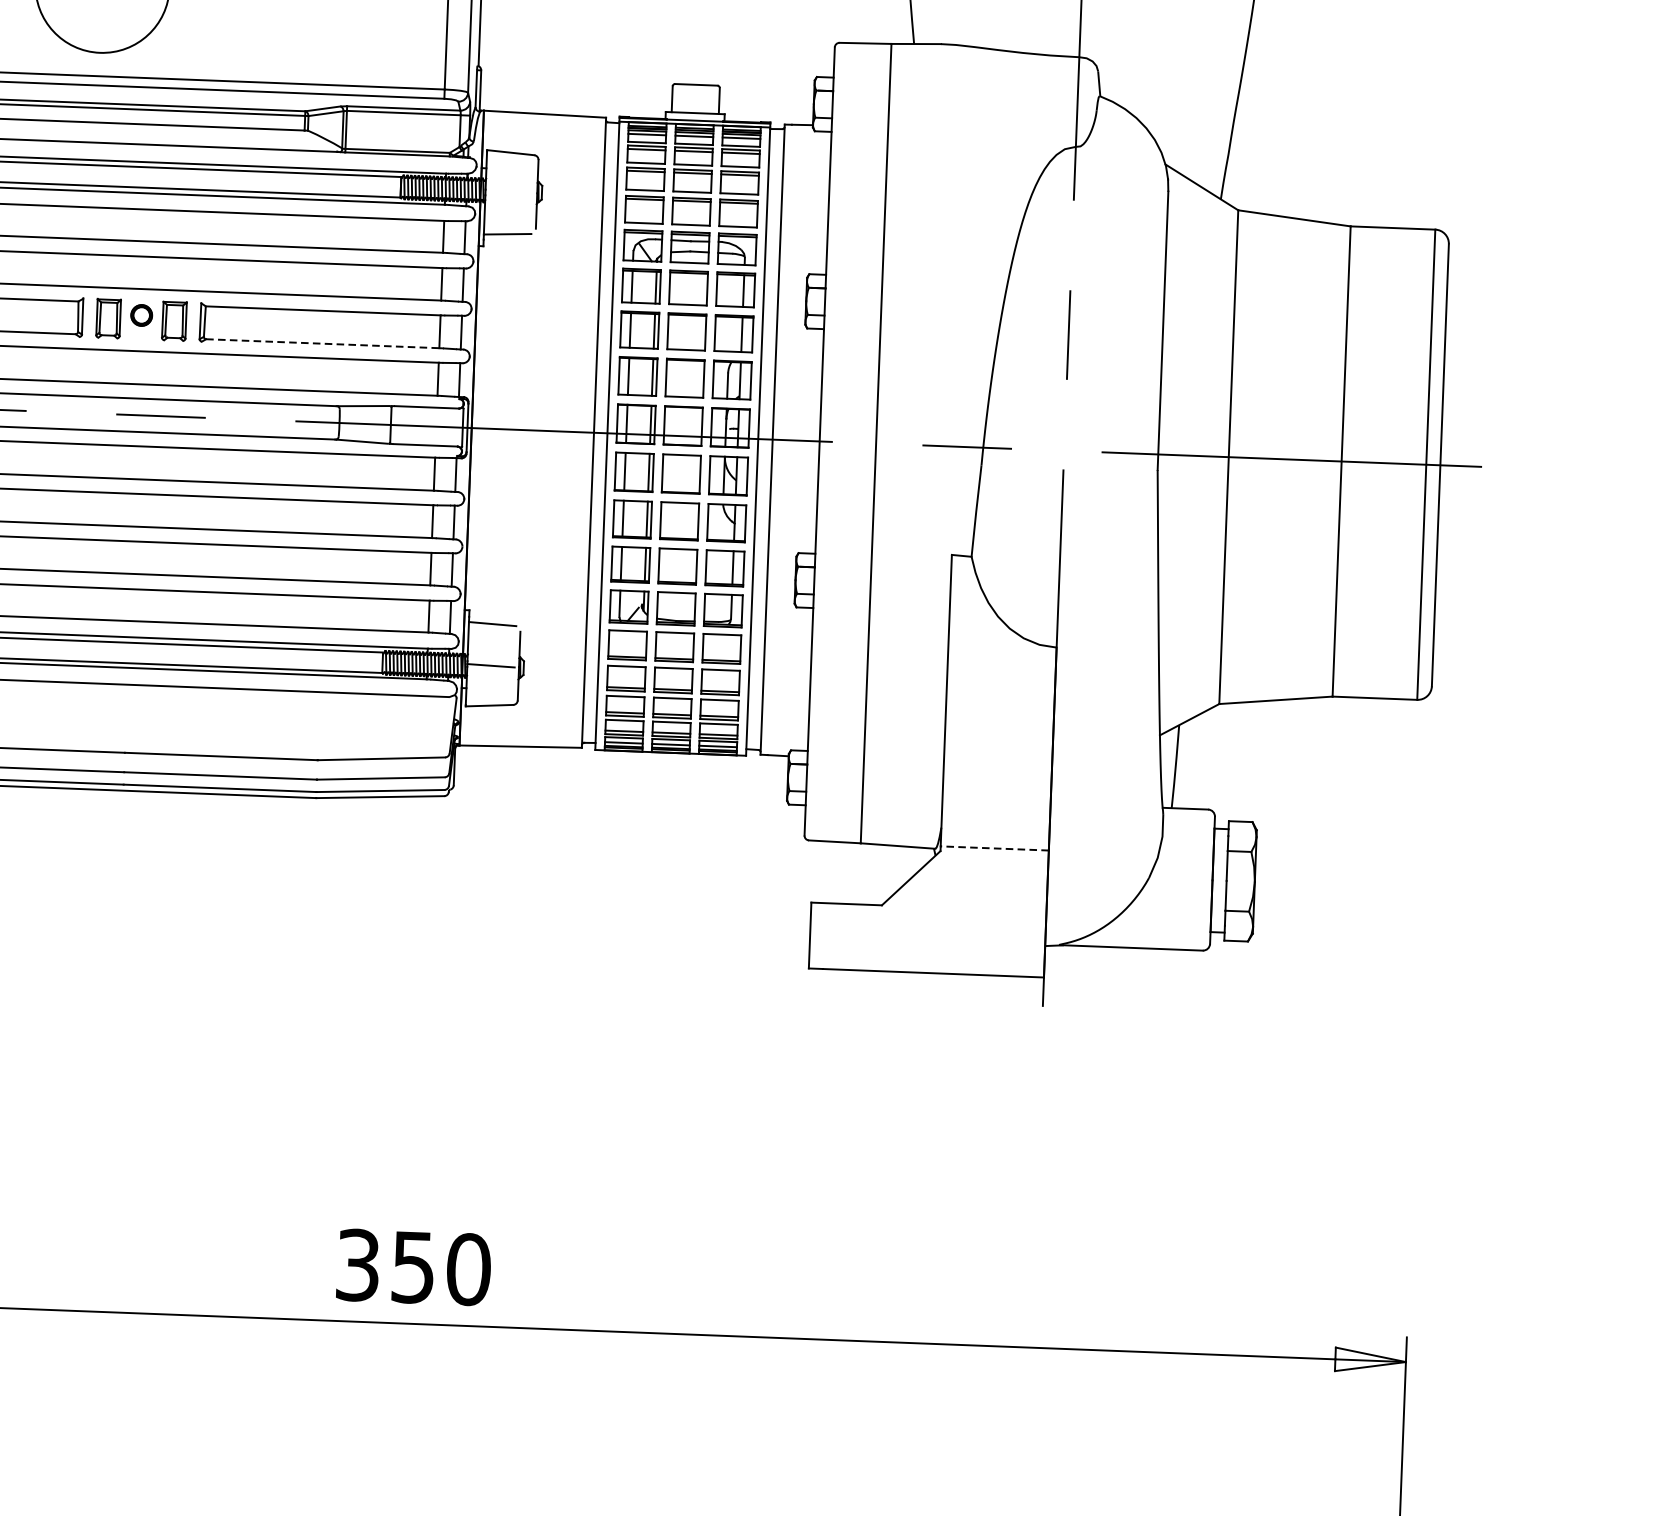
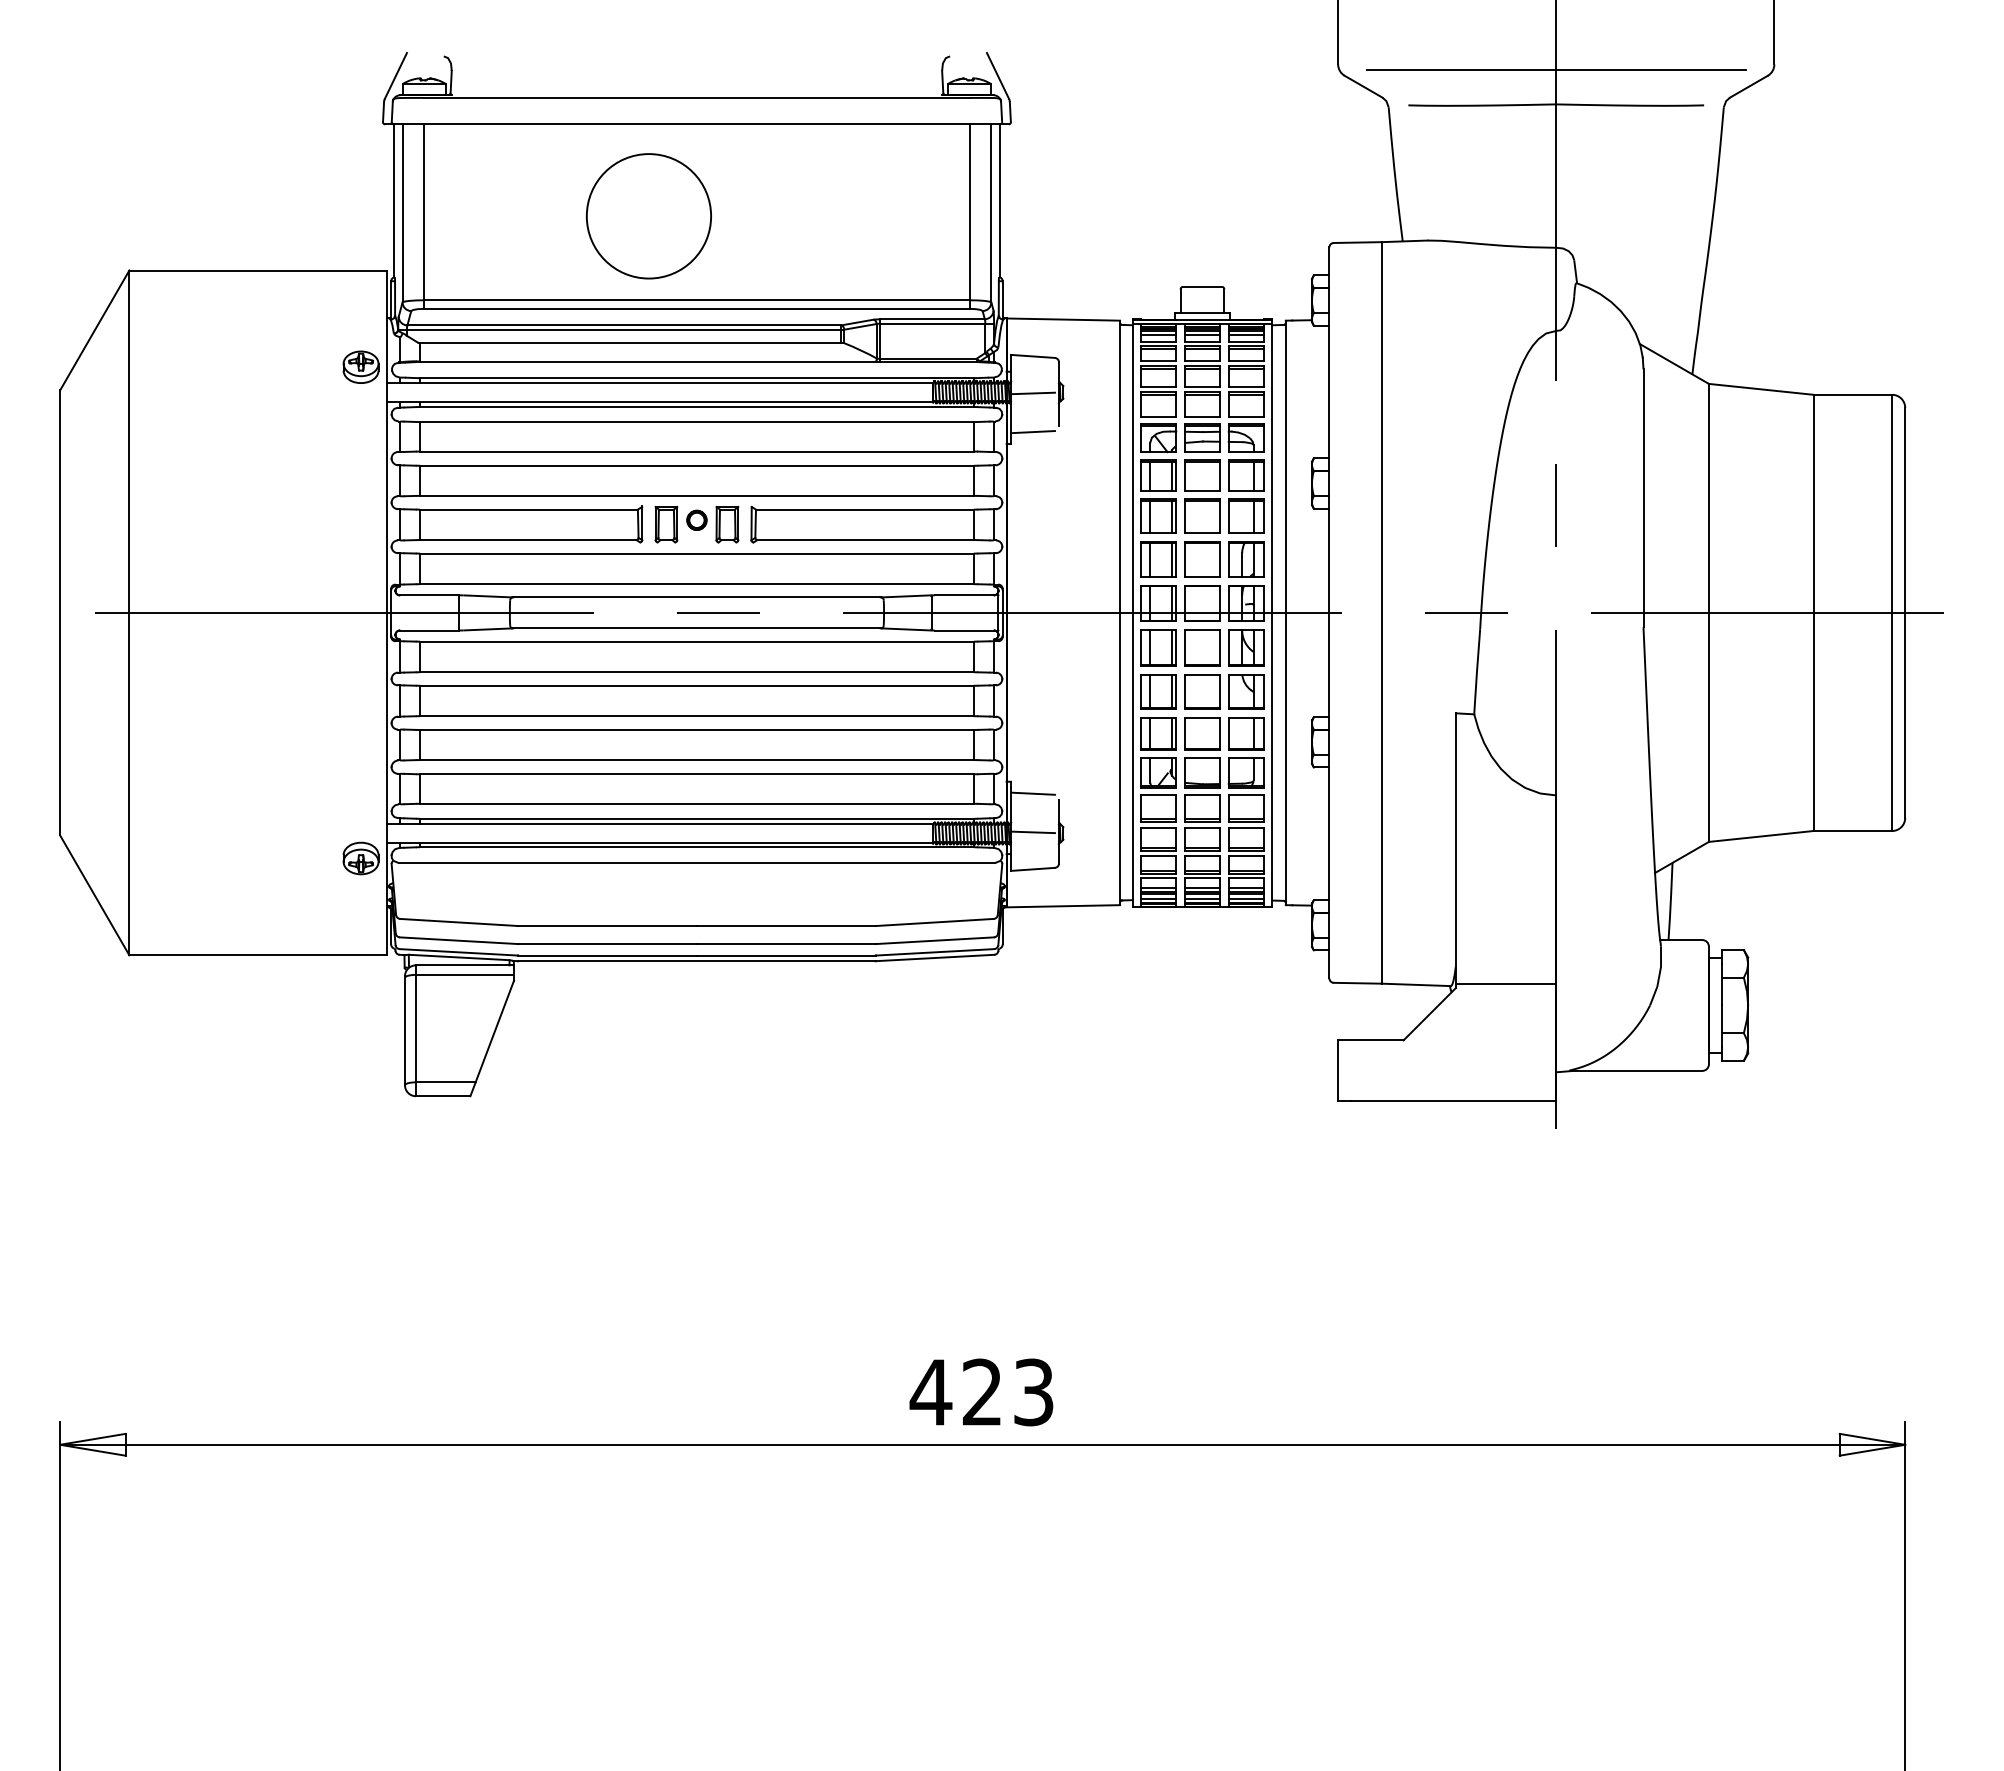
line: (508, 192) -> (1032, 393), added
line: (323, 344) -> (866, 540), dashed -> solid
line: (994, 848) -> (1505, 983), dashed -> solid
text: (412, 1267) -> (981, 1392), 350 -> 423

